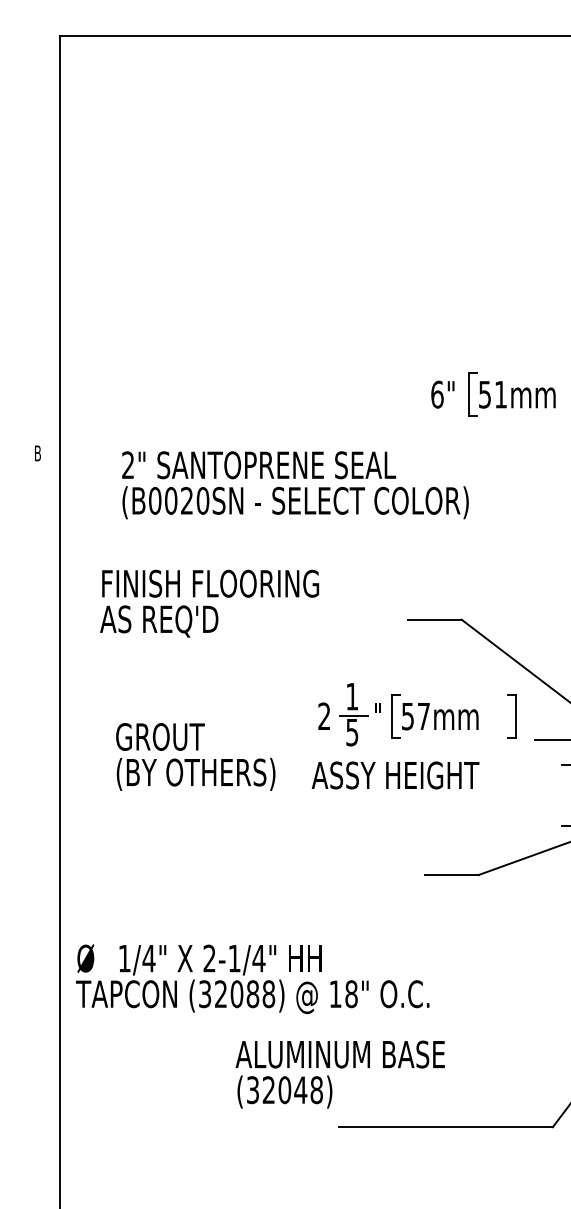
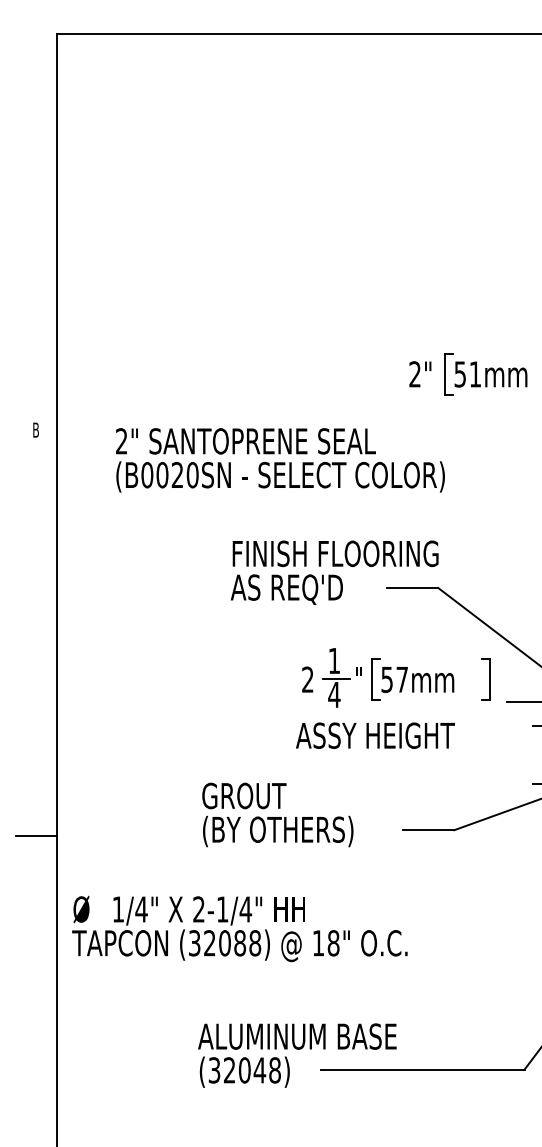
text: (437, 394) -> (415, 374), 6" -> 2"
text: (209, 603) -> (334, 572), moved
text: (351, 732) -> (333, 694), 5 -> 4
text: (195, 756) -> (277, 814), moved
line: (37, 880) -> (35, 835), added
text: (339, 1074) -> (296, 1055), moved

